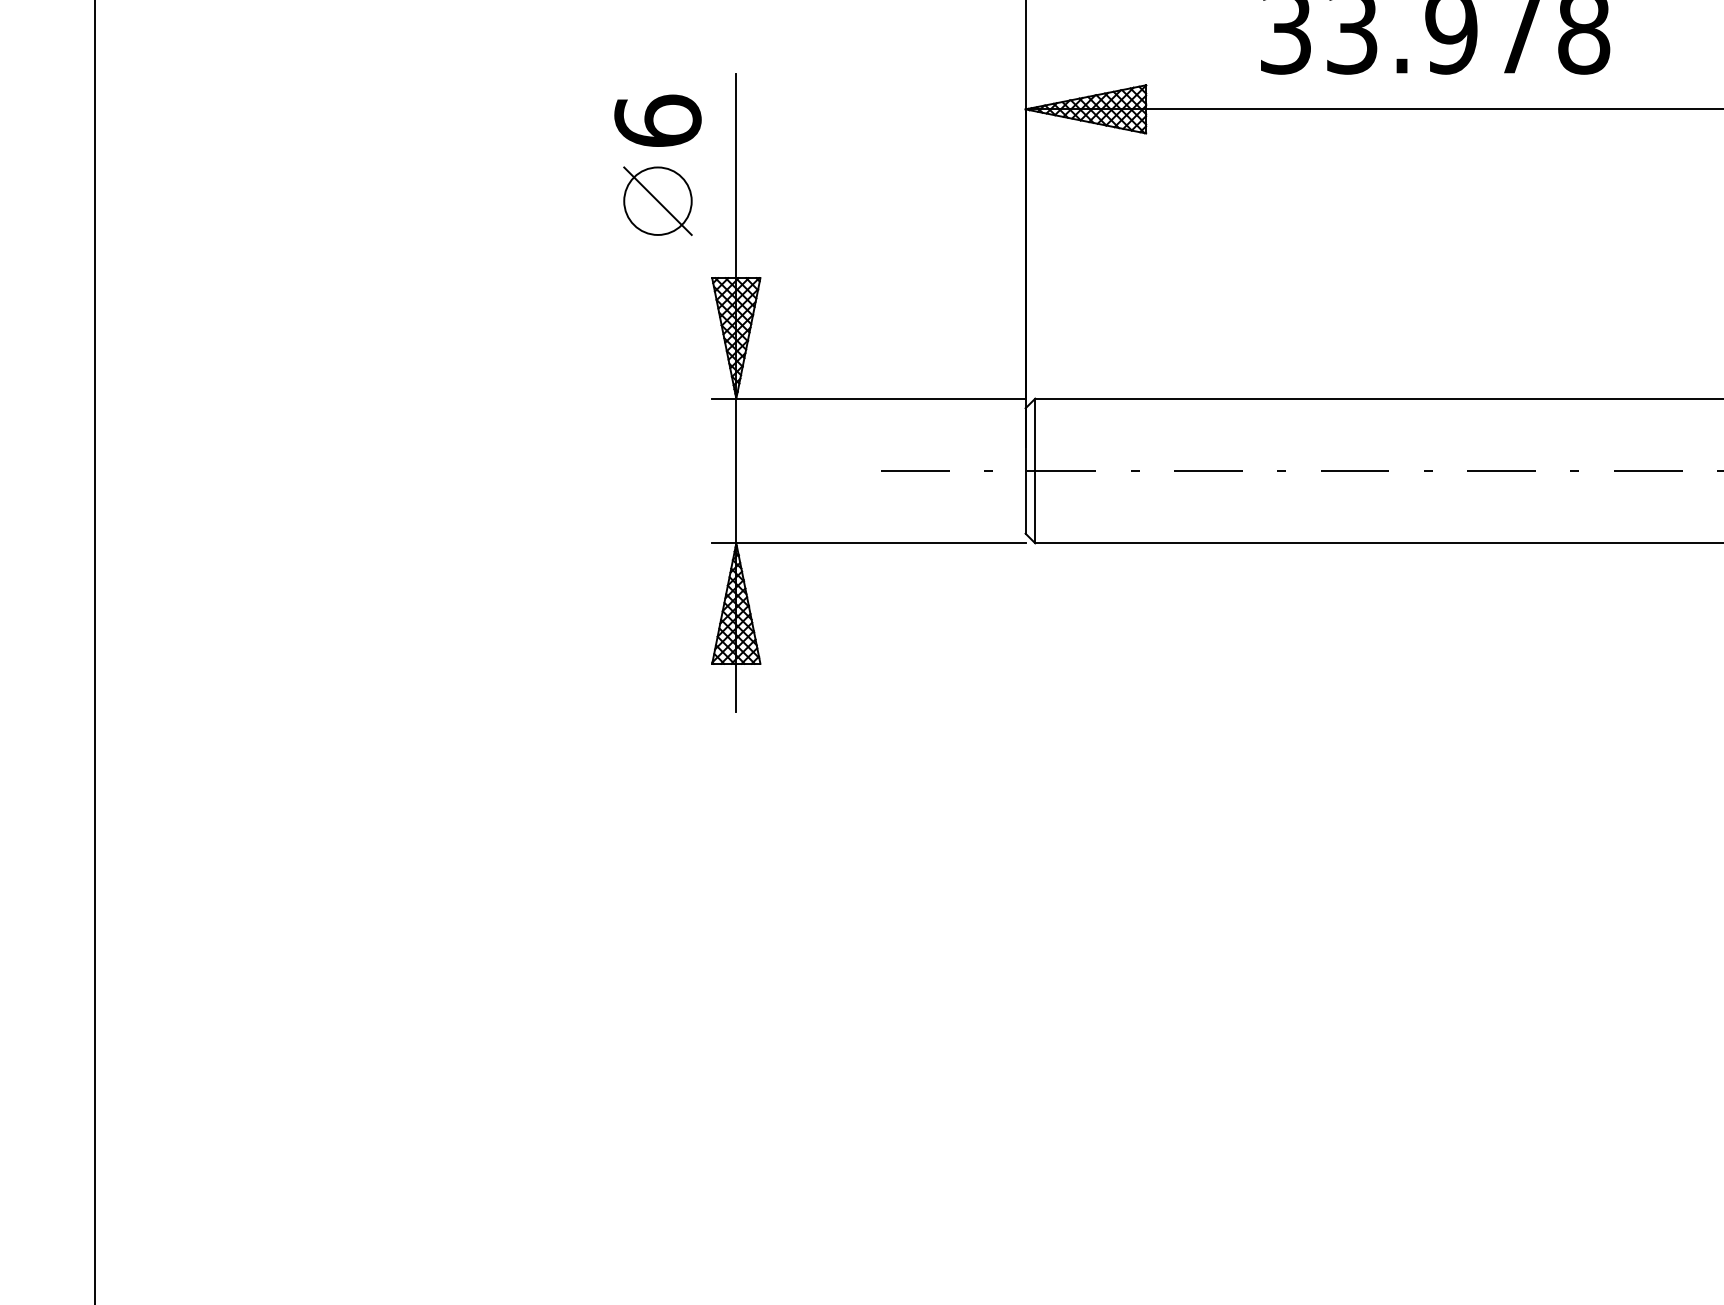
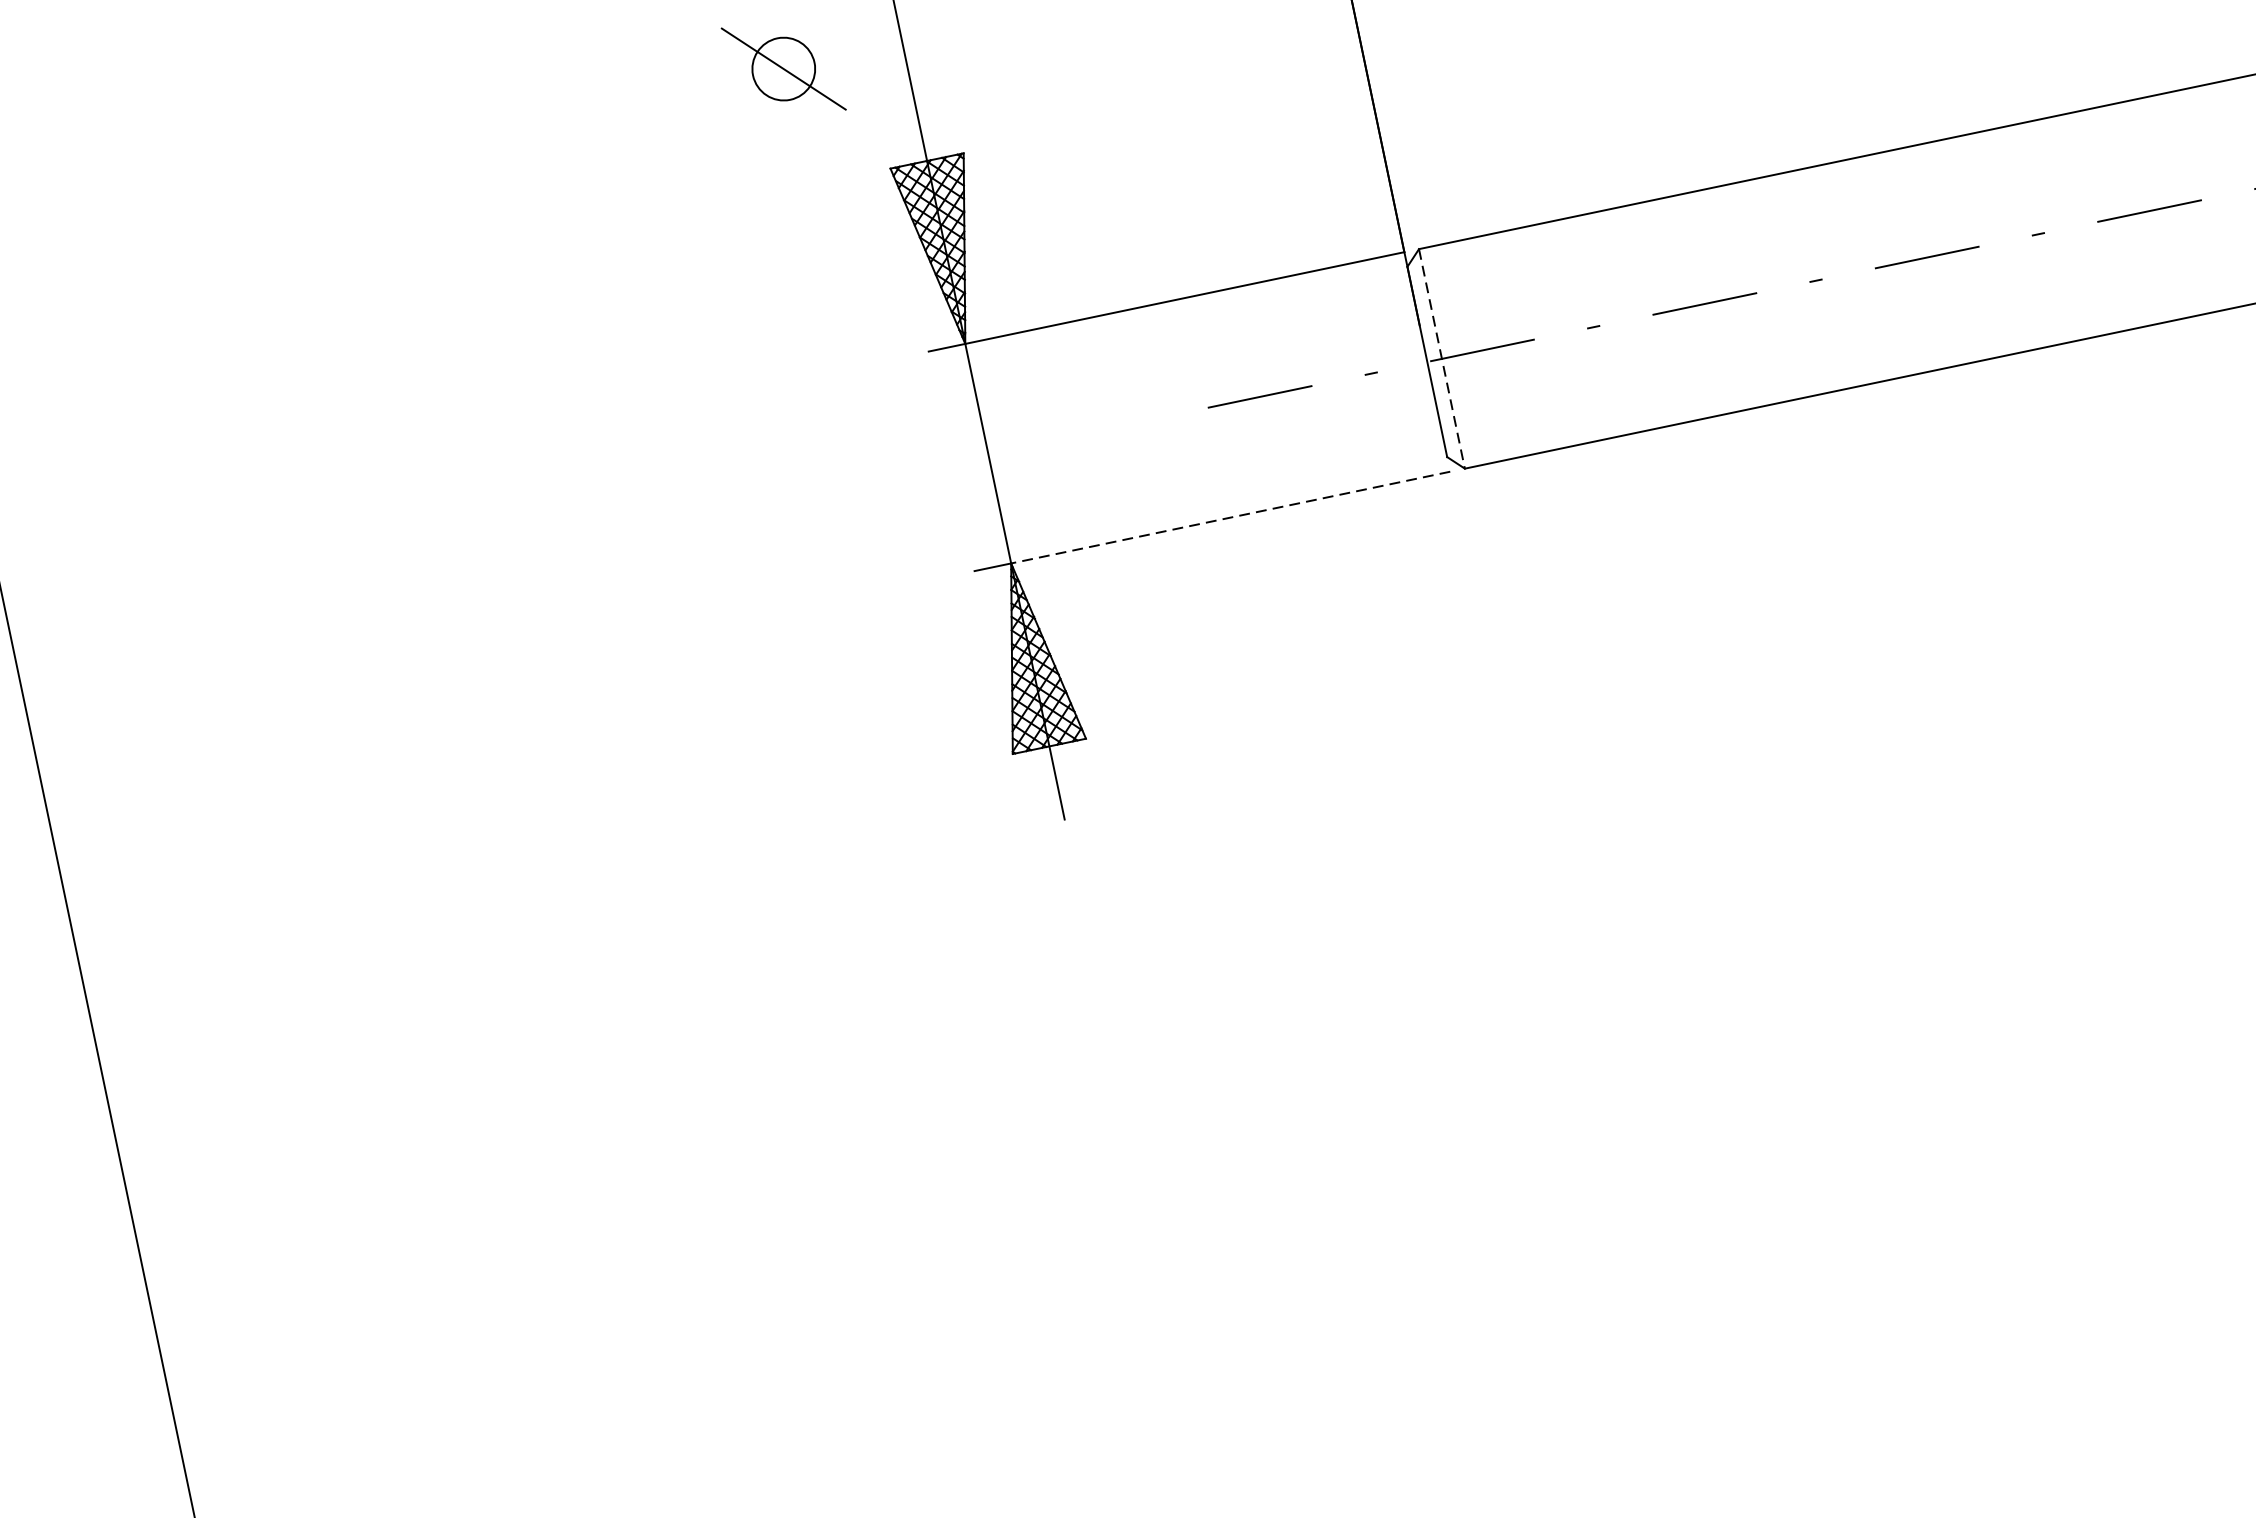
circle: (657, 200) -> (782, 68), size x0.6
line: (1035, 471) -> (1442, 359), solid -> dashed
line: (880, 543) -> (1230, 518), solid -> dashed

